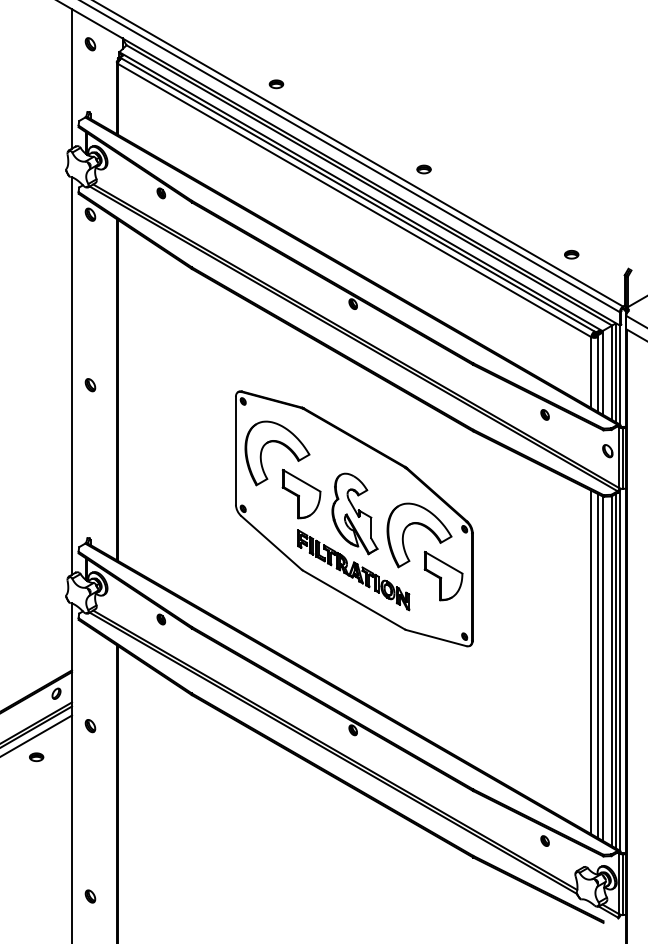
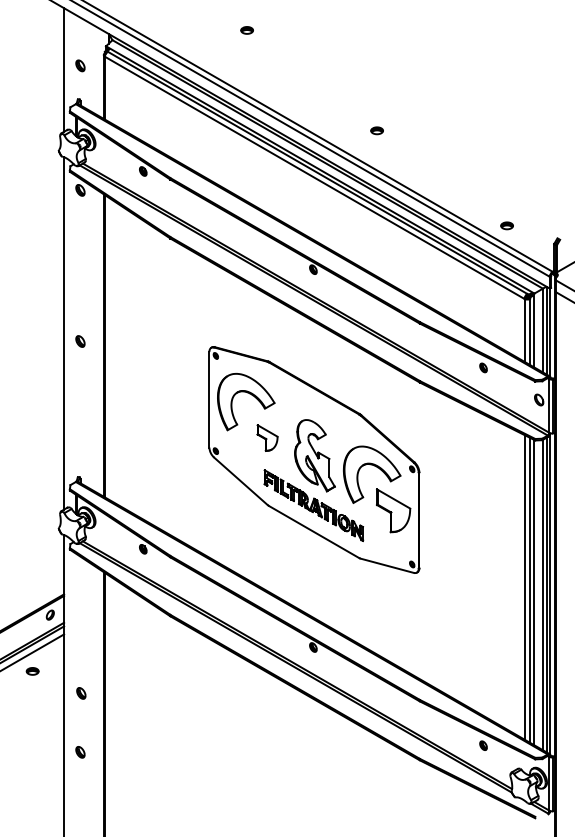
part: (90, 44) -> (80, 66), moved
part: (276, 84) -> (247, 30), moved
part: (423, 169) -> (376, 130), moved
part: (301, 493) -> (267, 437), size x0.6
part: (90, 726) -> (81, 693), moved
part: (90, 896) -> (80, 752), moved

